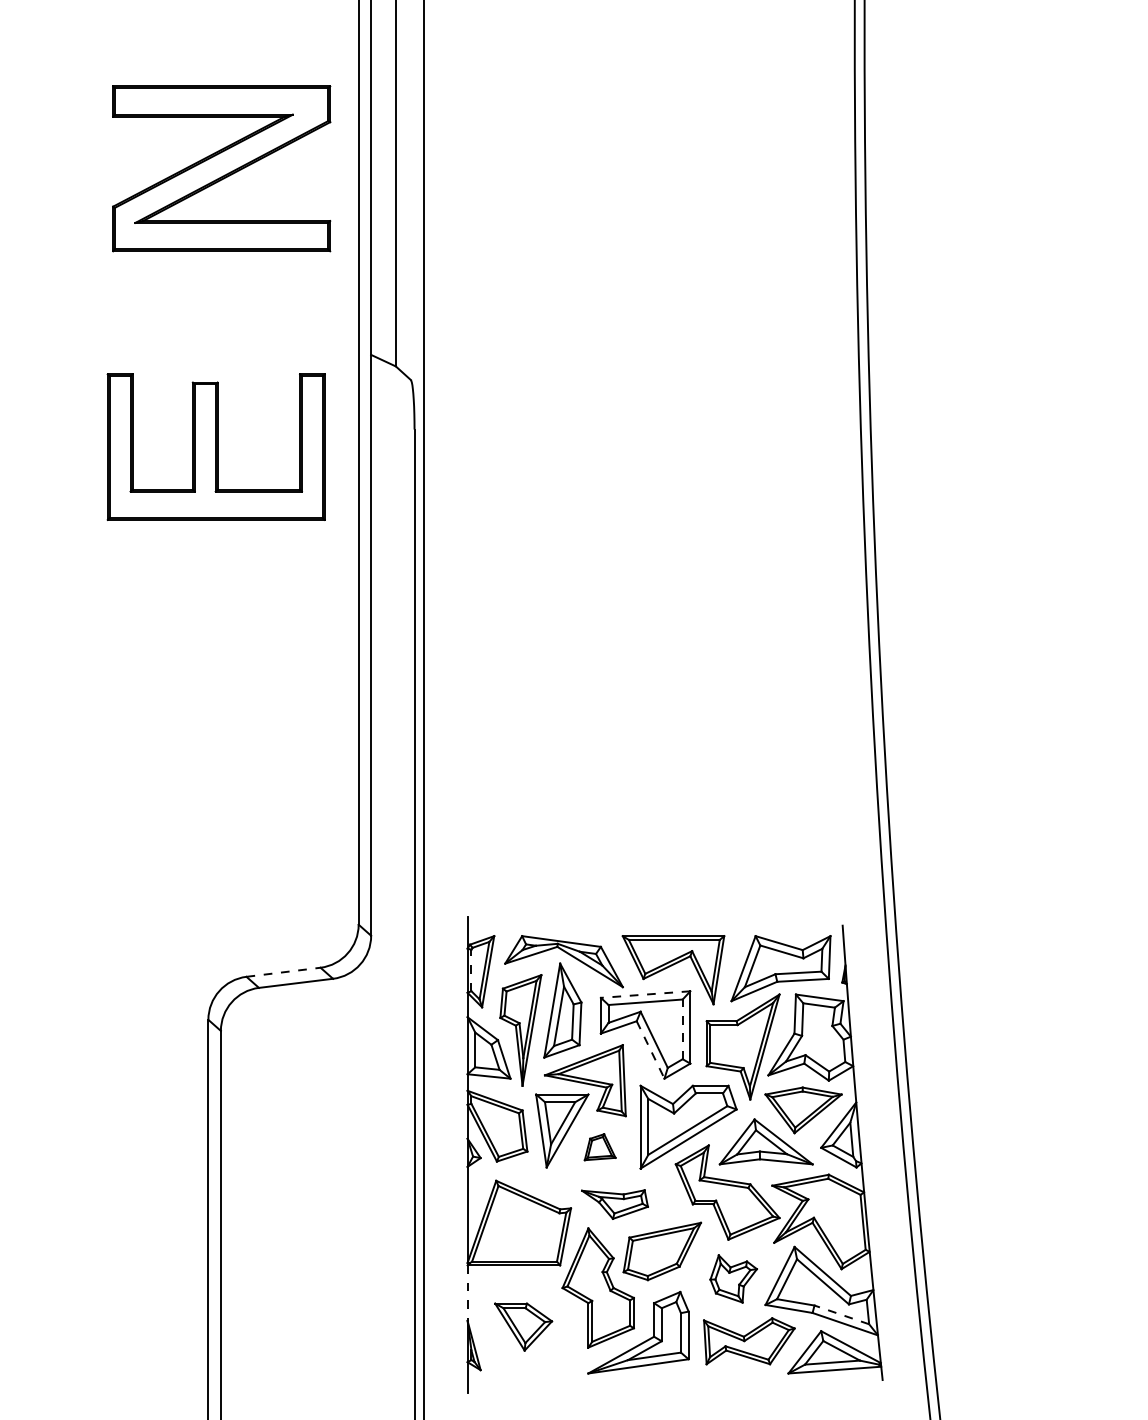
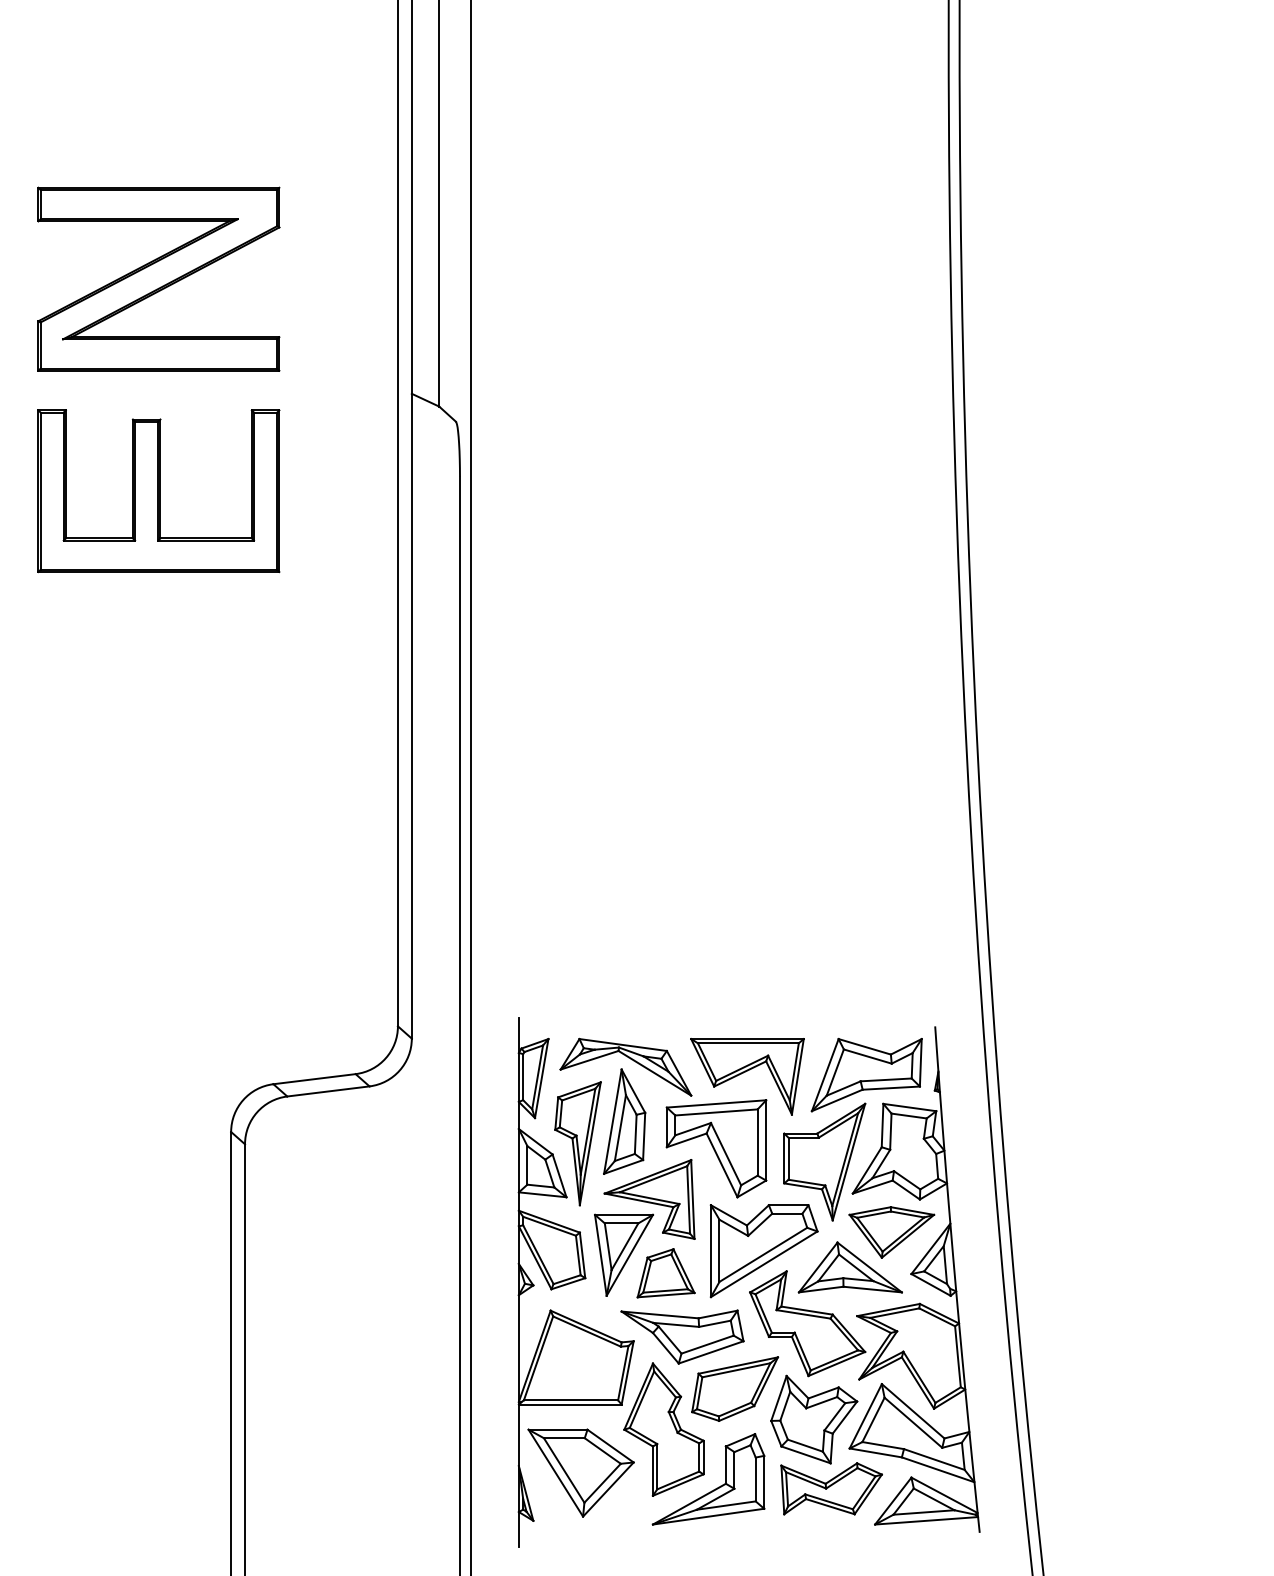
part: (221, 168) -> (158, 278), moved
part: (215, 447) -> (158, 491), moved
line: (471, 969) -> (523, 1076), dashed -> solid
line: (284, 972) -> (315, 1079), dashed -> solid
line: (645, 994) -> (716, 1103), dashed -> solid
line: (682, 1029) -> (757, 1142), dashed -> solid
line: (651, 1050) -> (722, 1165), dashed -> solid
part: (599, 1147) -> (665, 1273), size x1.67
part: (614, 1204) -> (682, 1336), size x1.67
part: (733, 1278) -> (814, 1419), size x1.67
line: (467, 1293) -> (518, 1435), dashed -> solid
line: (841, 1314) -> (933, 1459), dashed -> solid
part: (523, 1326) -> (580, 1472), size x1.67

